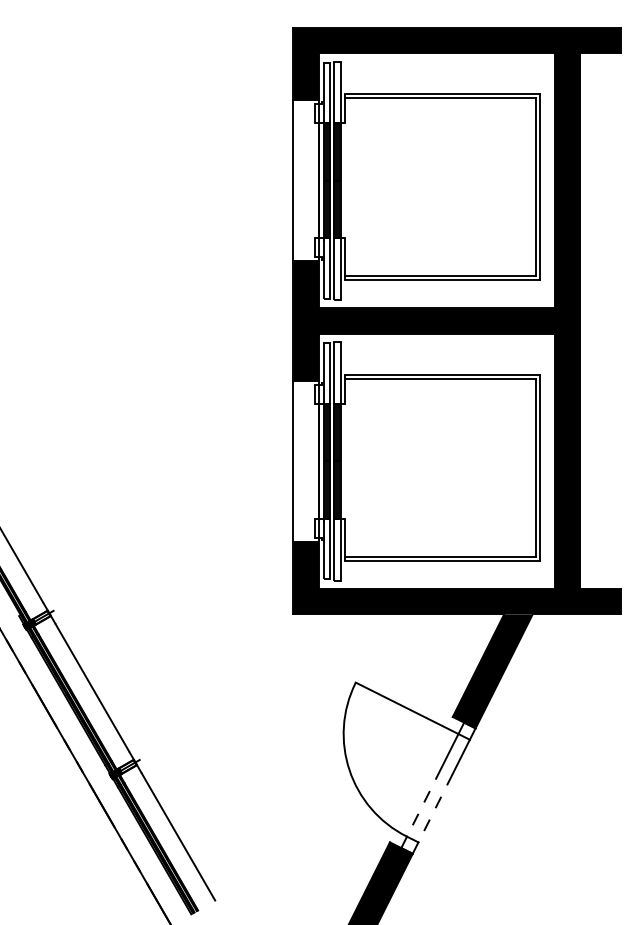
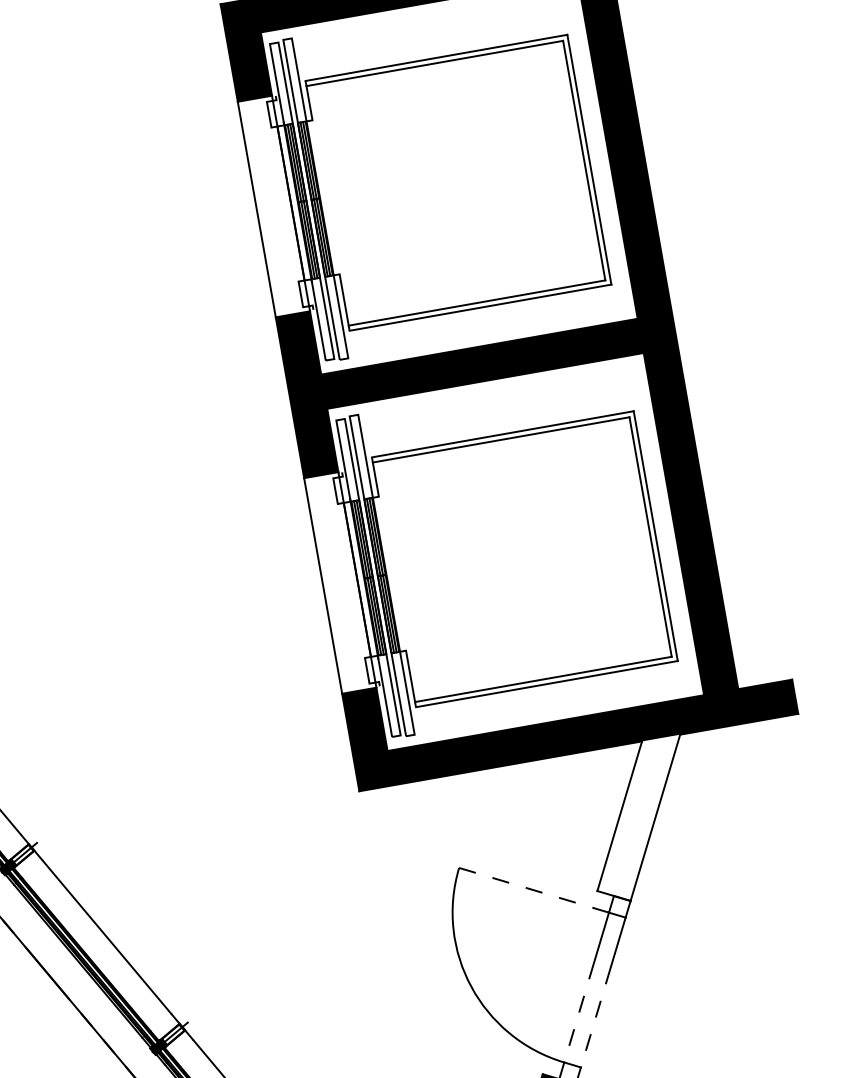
fill: (492, 671) -> (639, 820), removed
line: (406, 708) -> (533, 890), solid -> dashed

